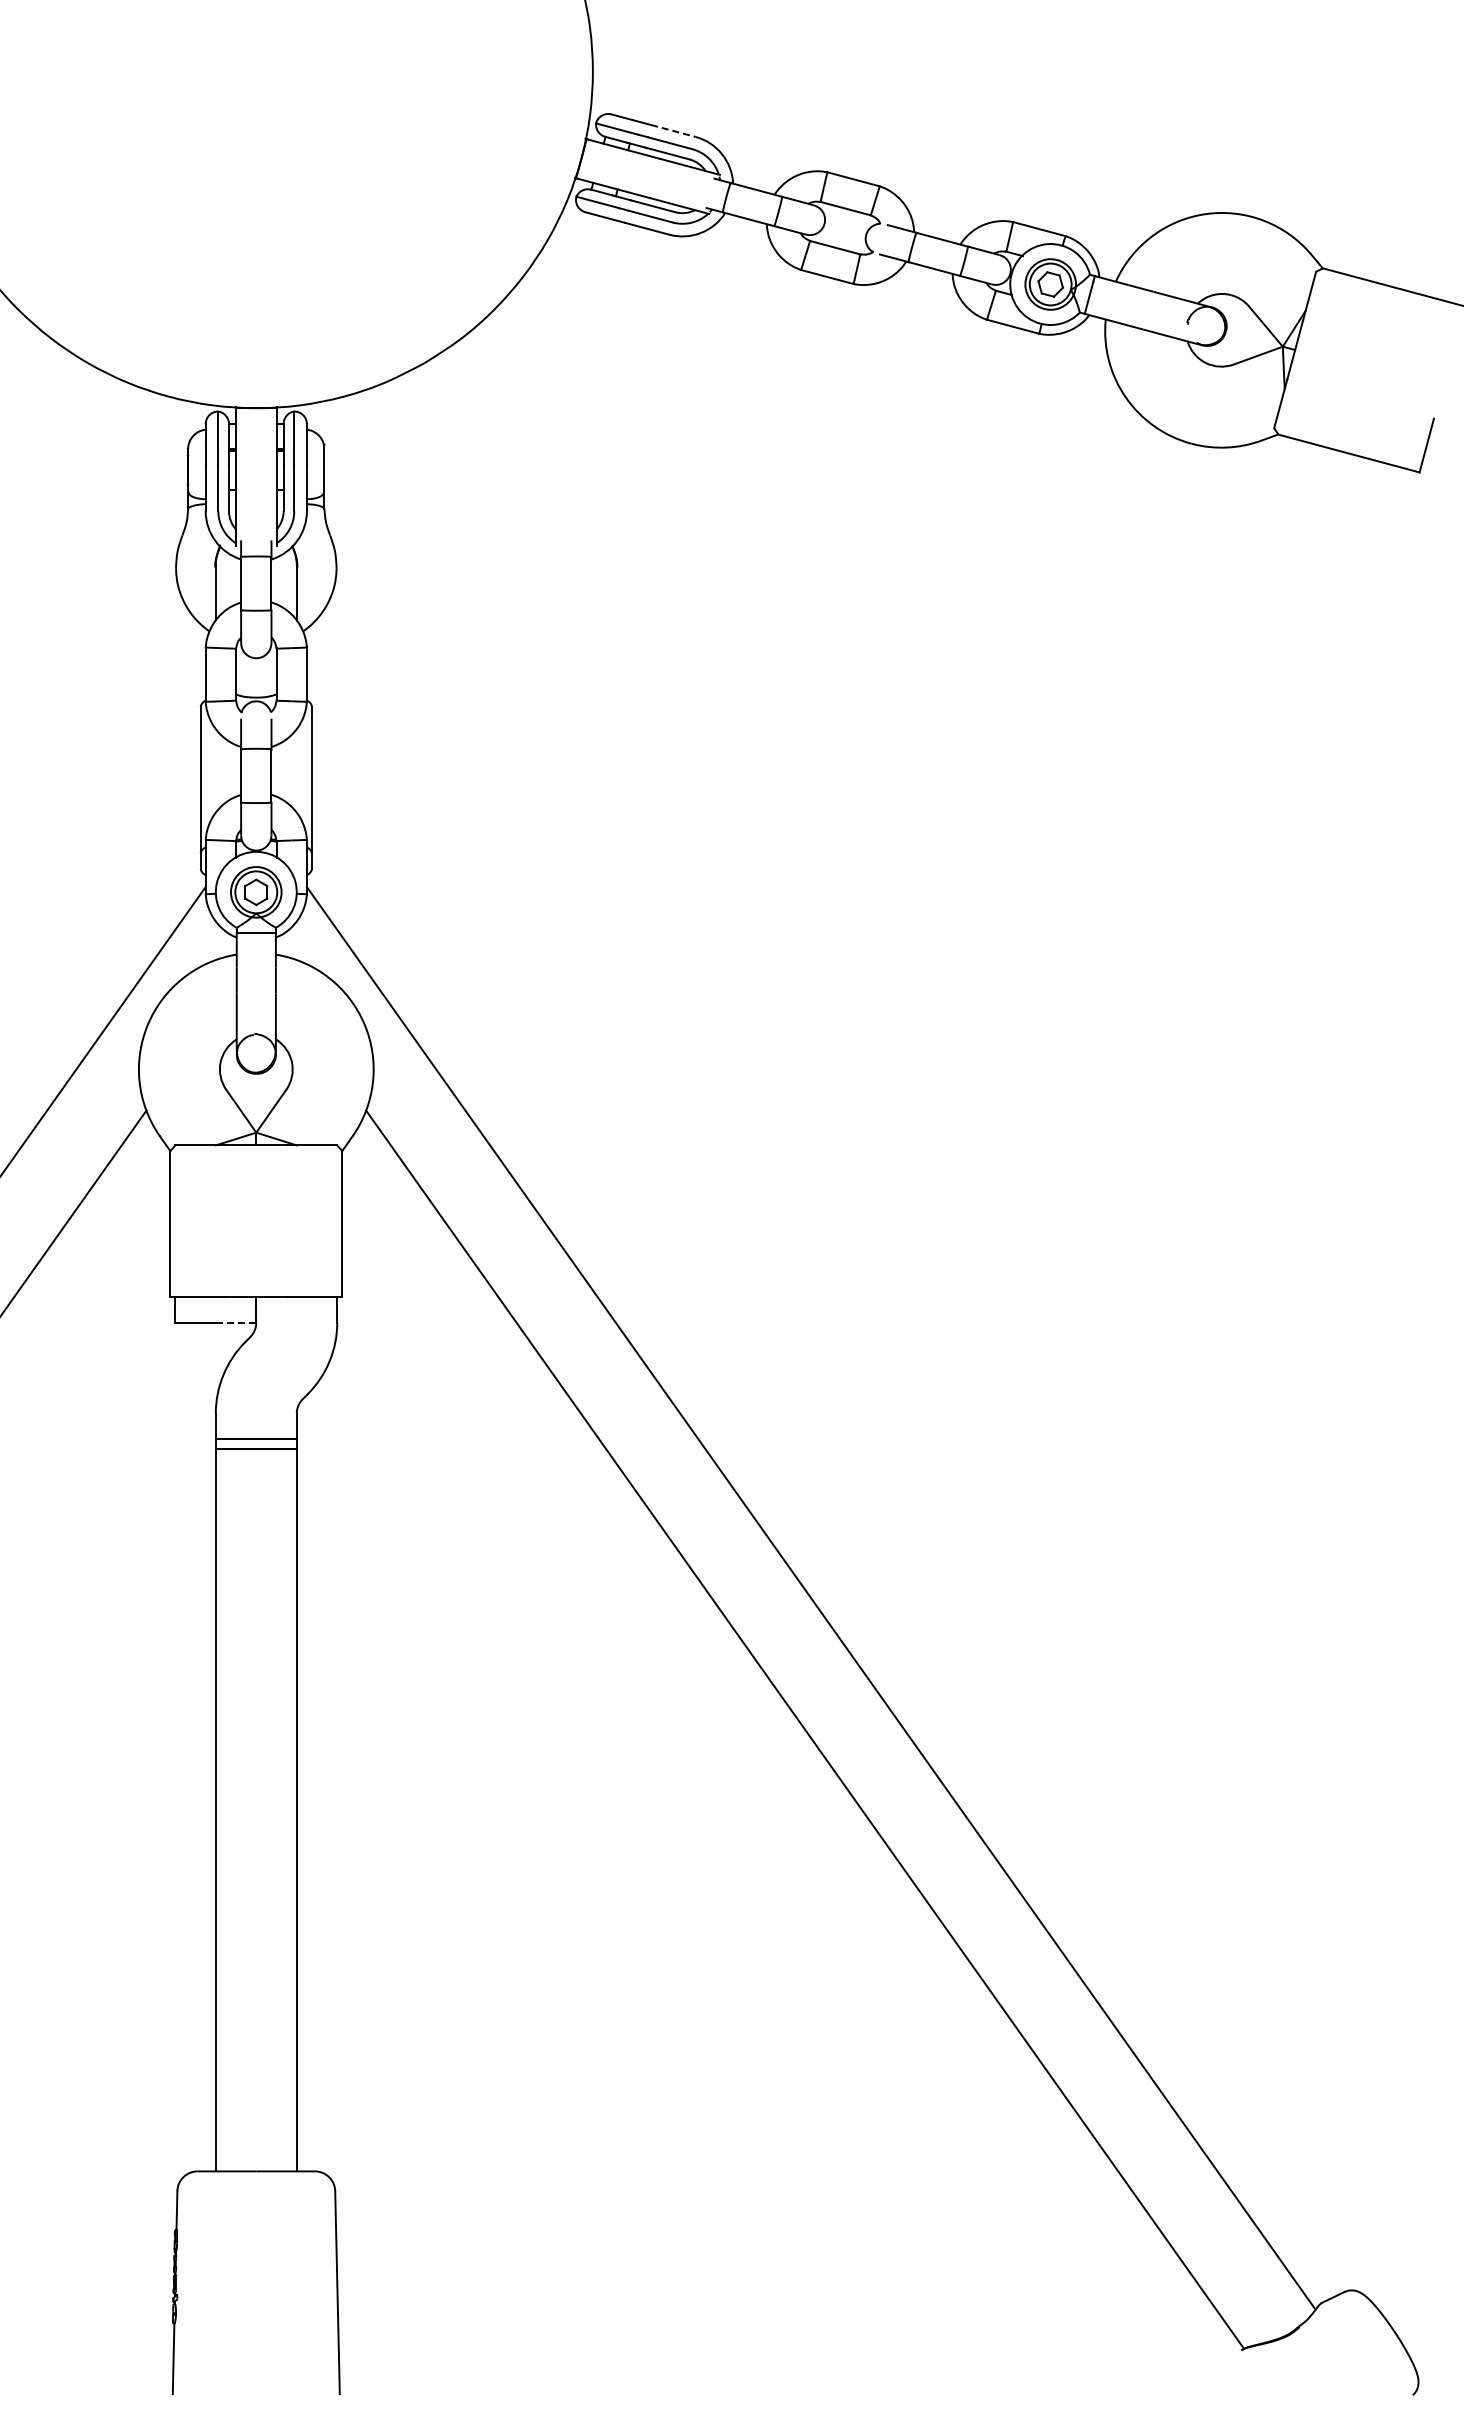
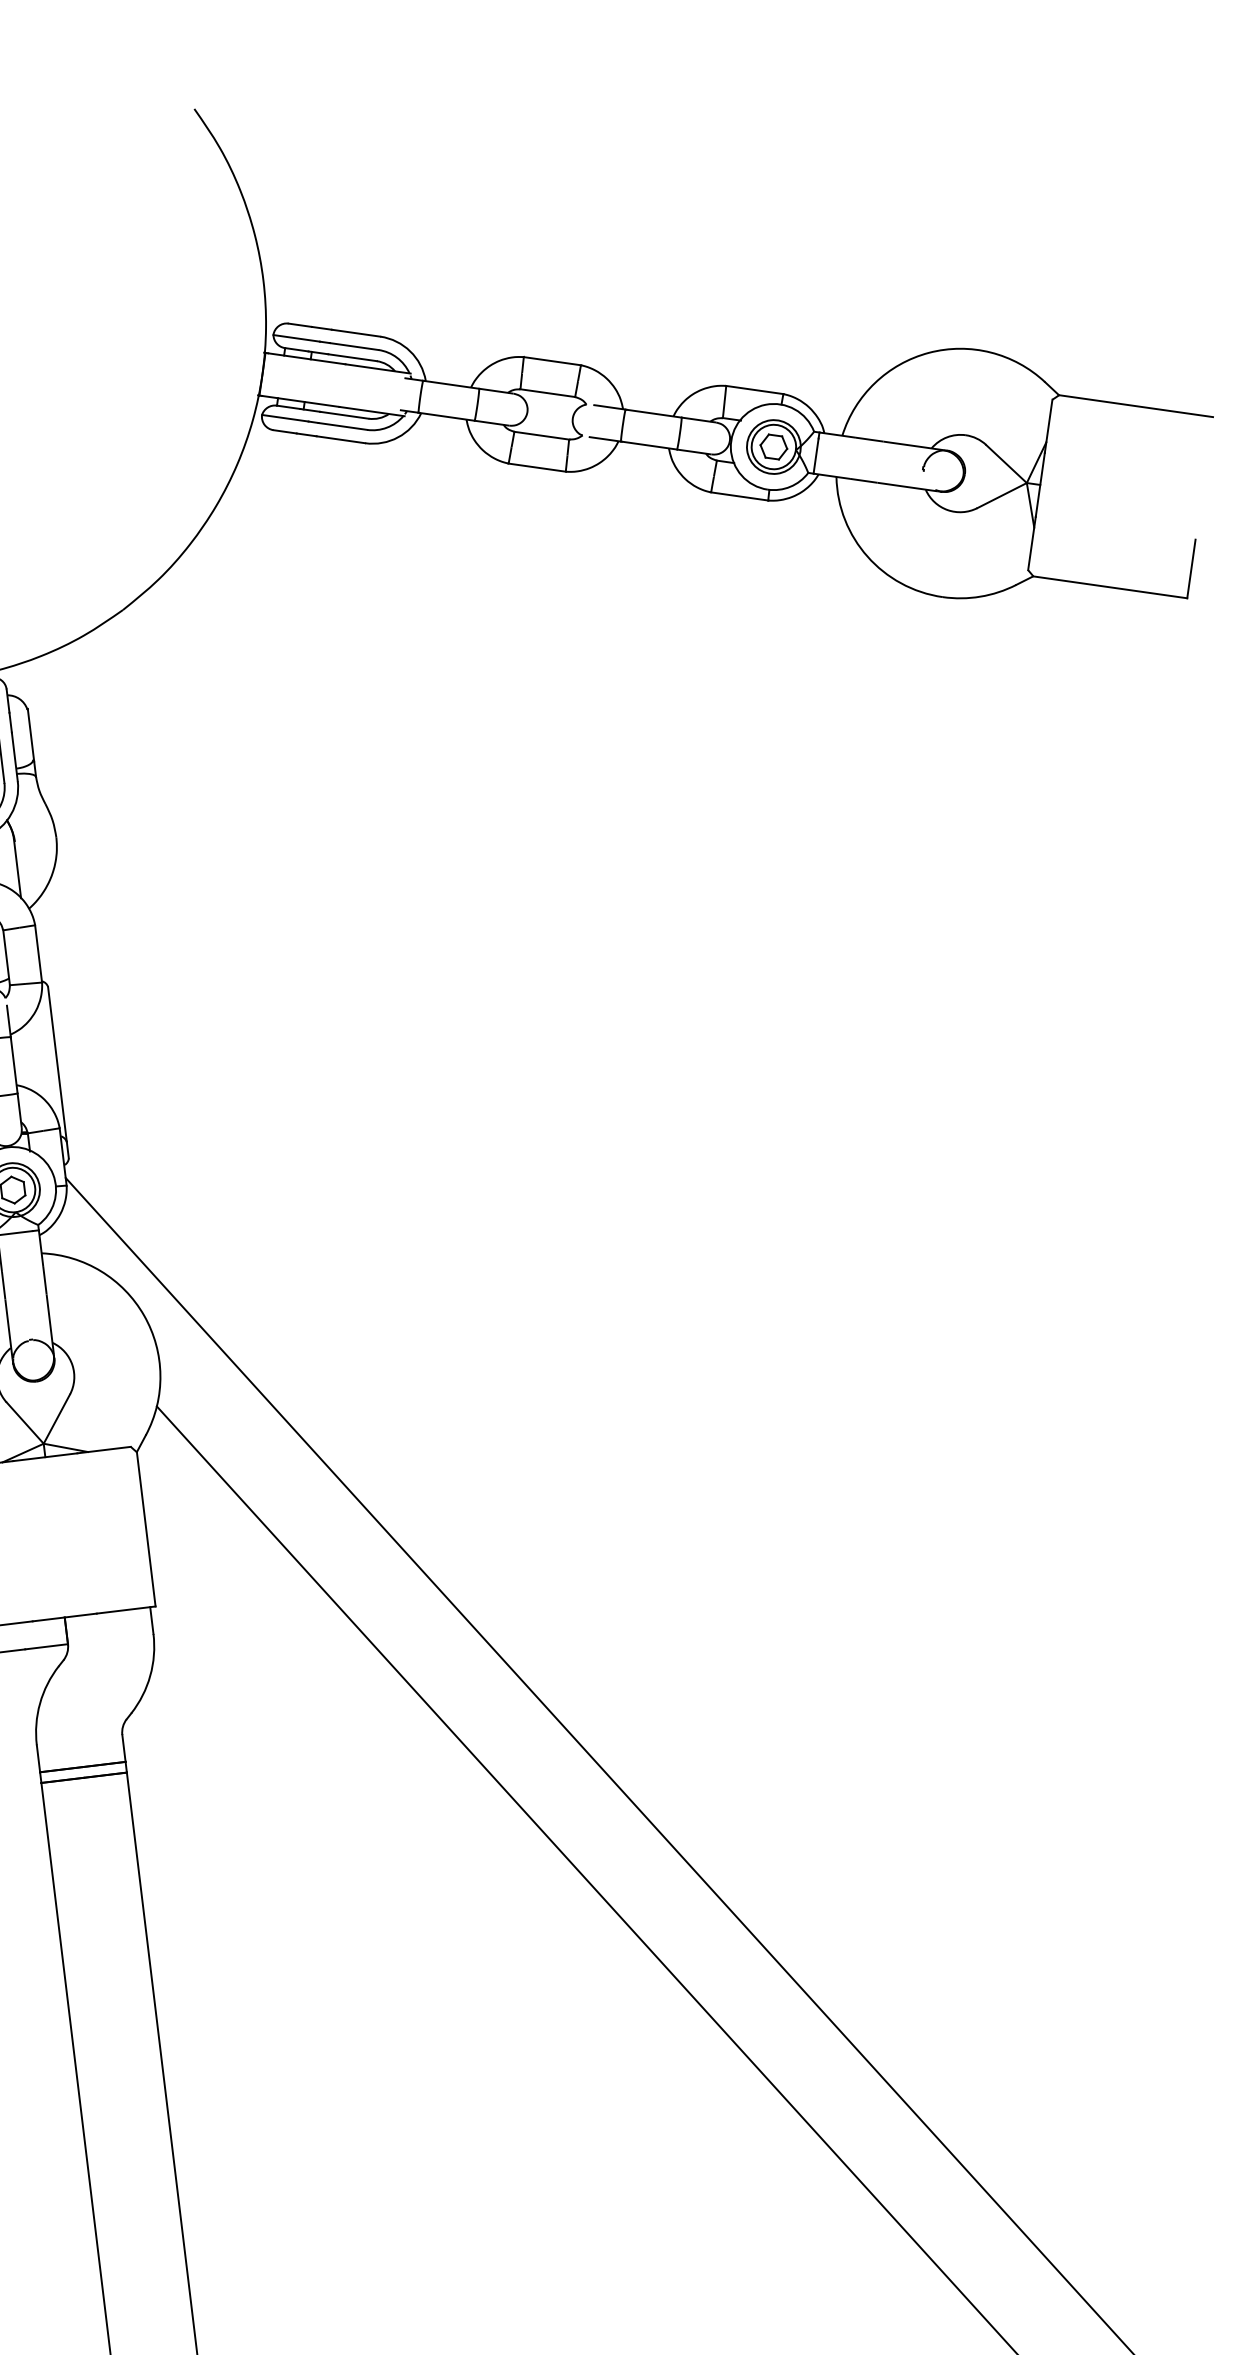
line: (673, 131) -> (356, 333), dashed -> solid
line: (235, 1322) -> (46, 1646), dashed -> solid

